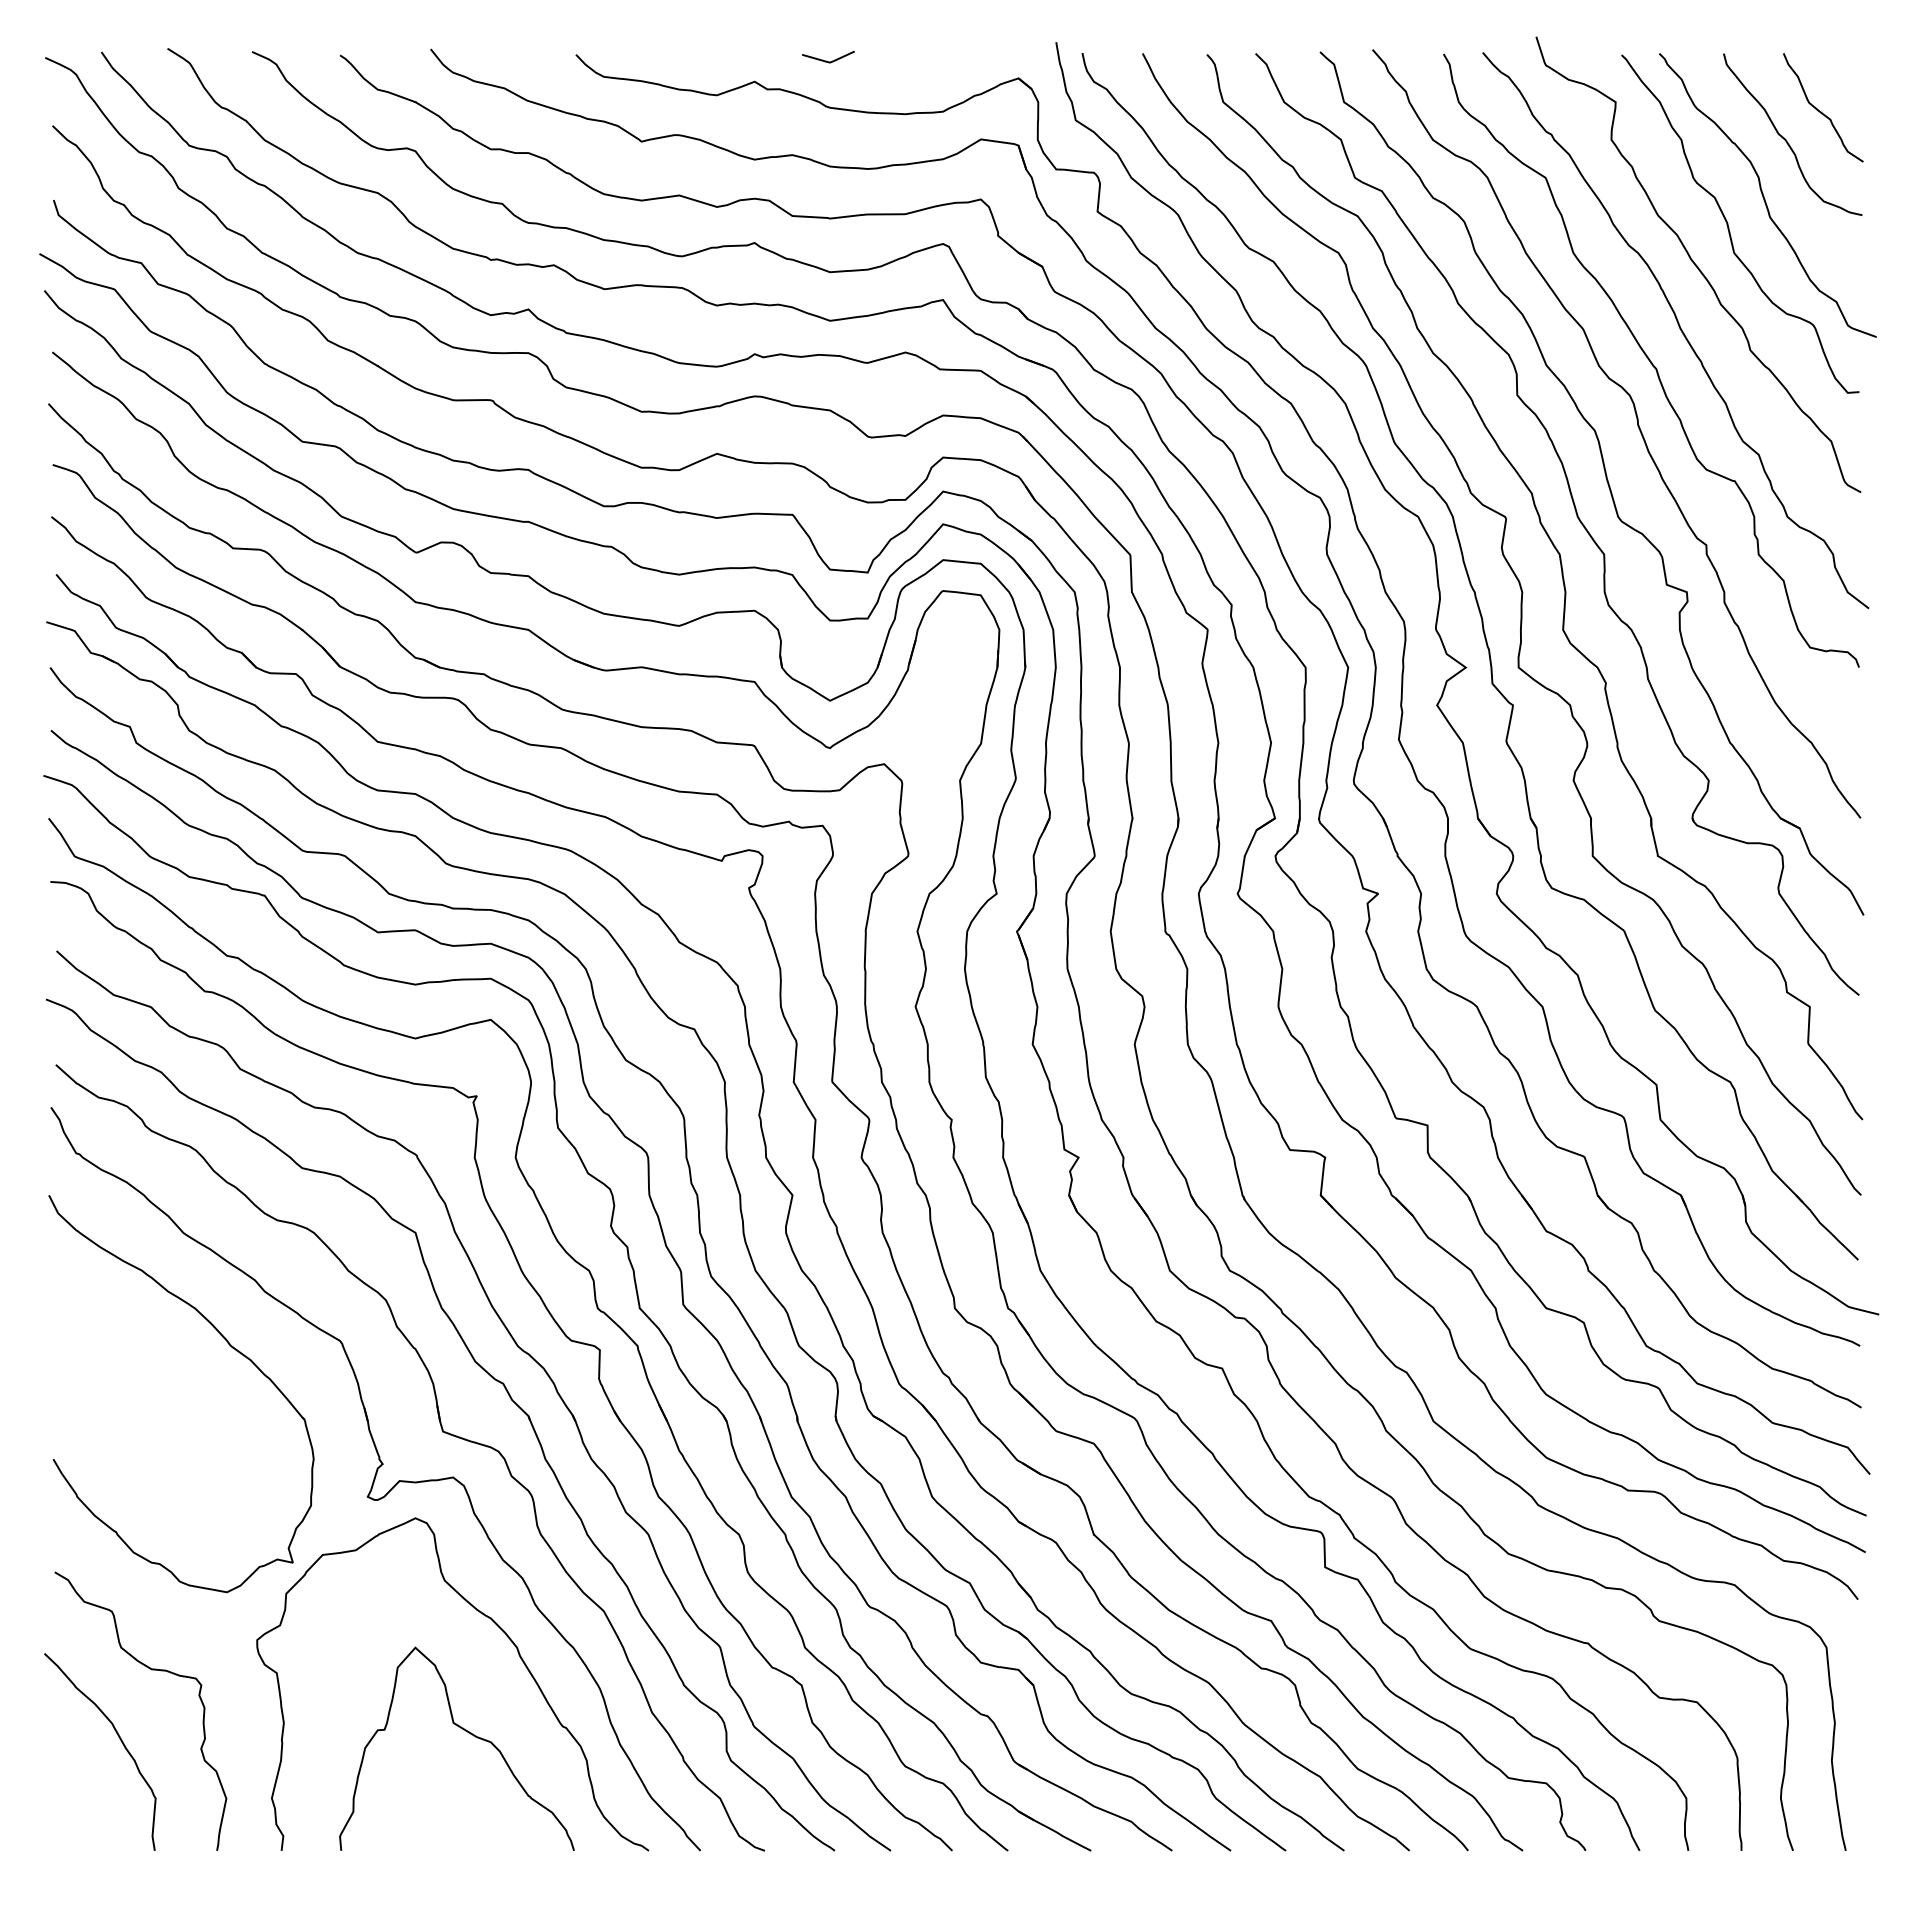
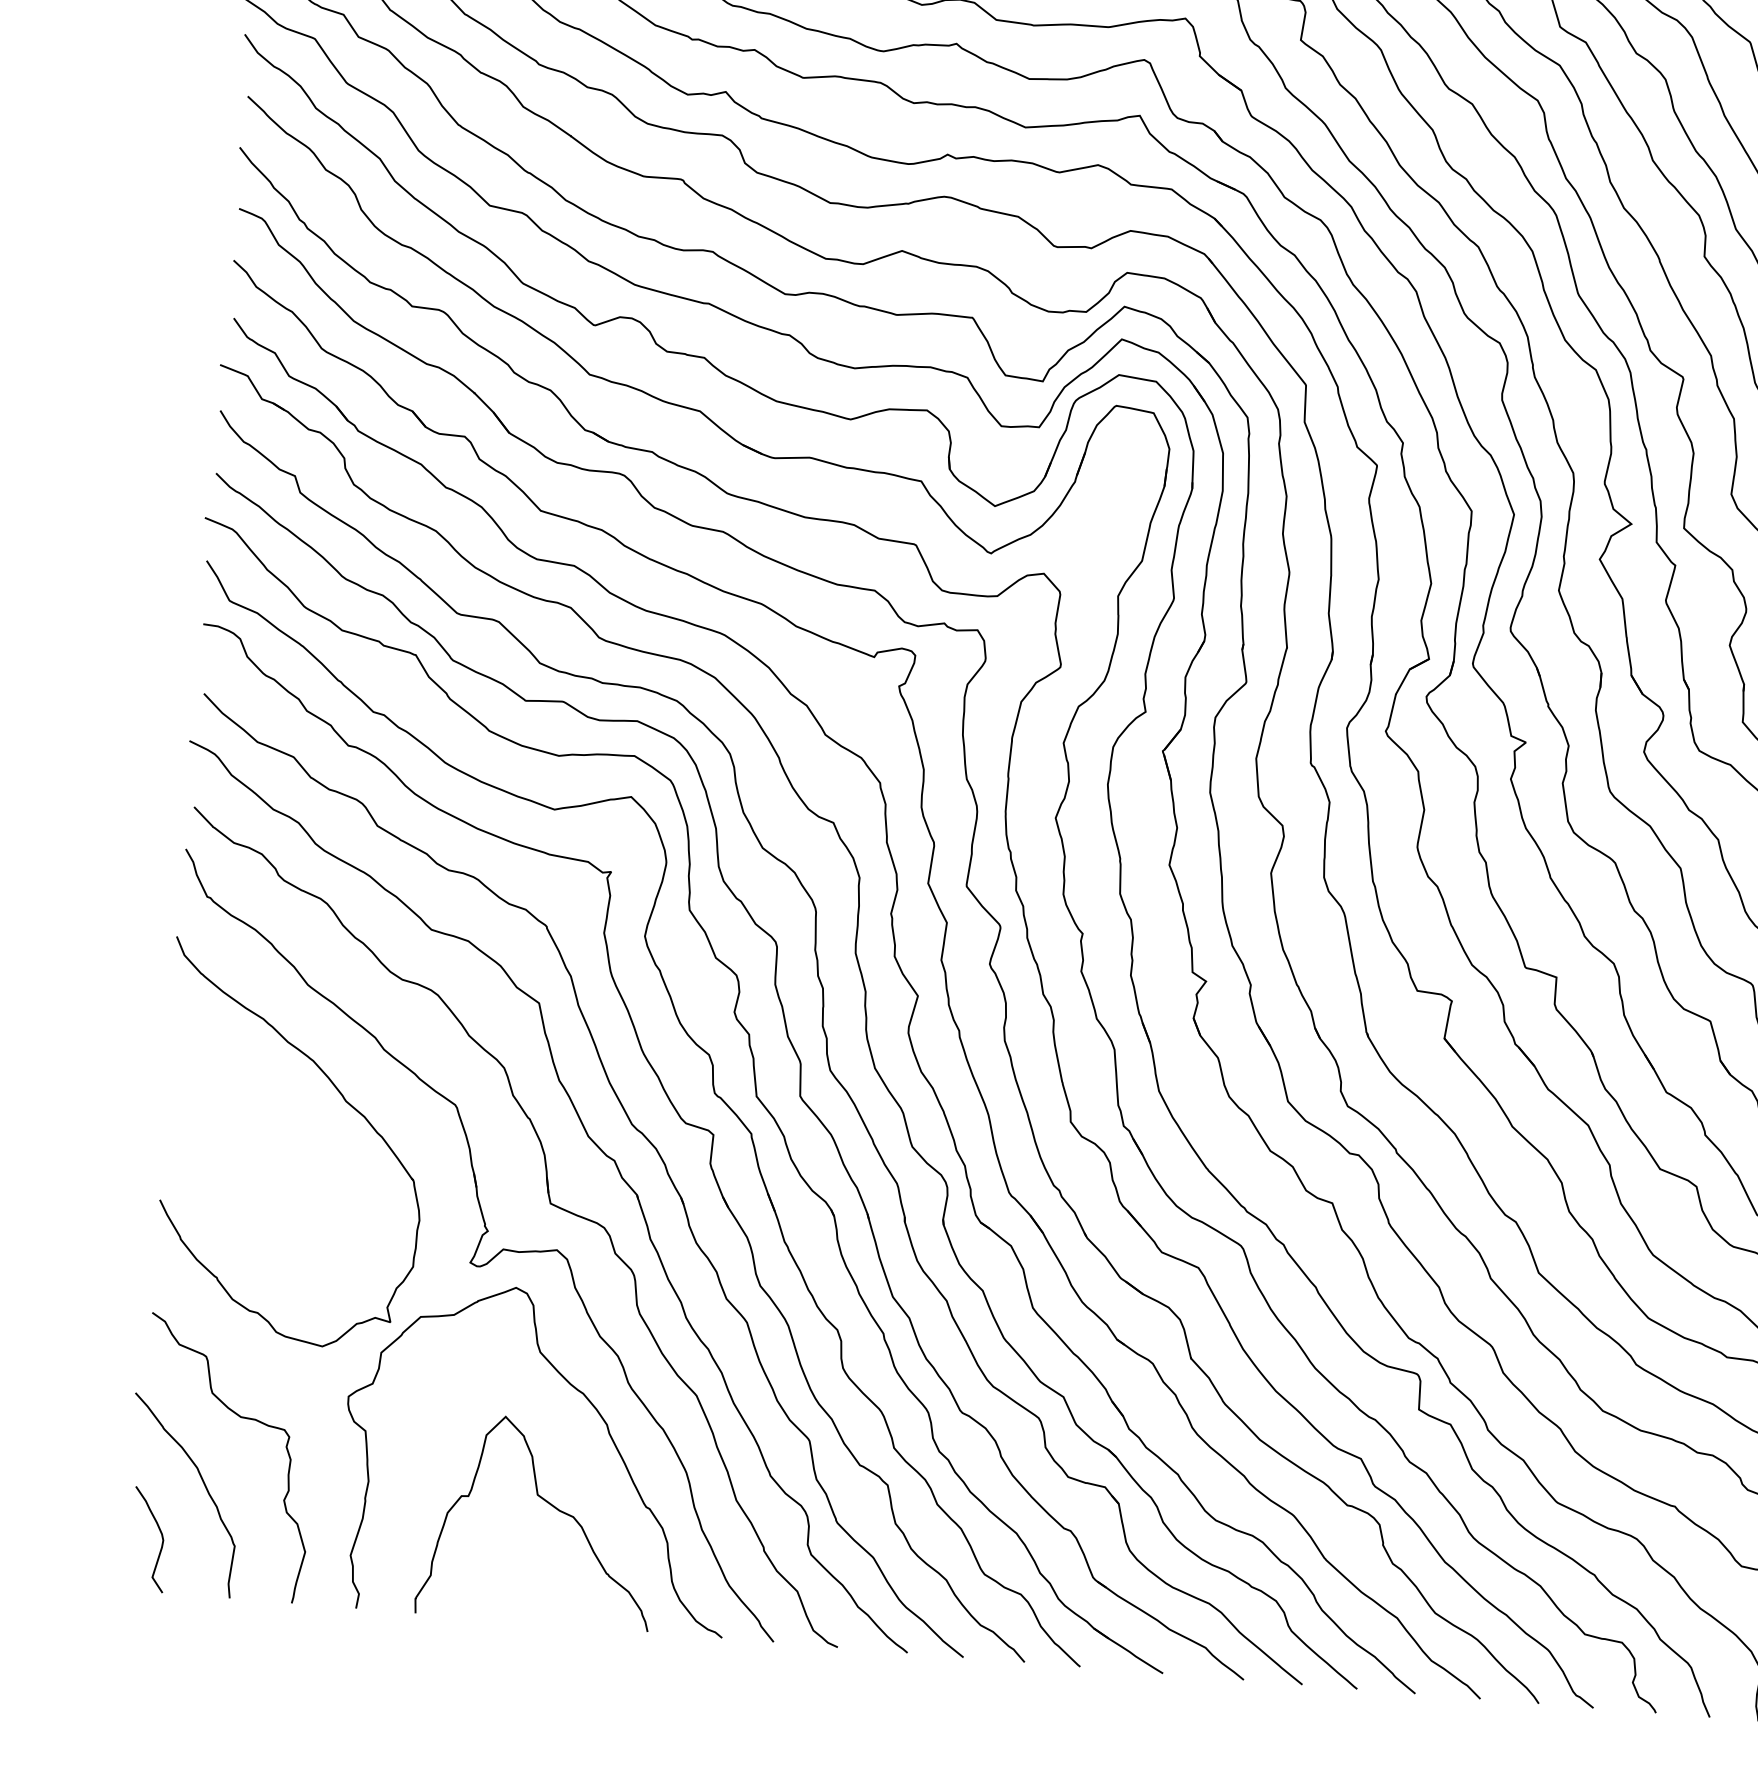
curve: (81, 1794) -> (161, 1536), added

